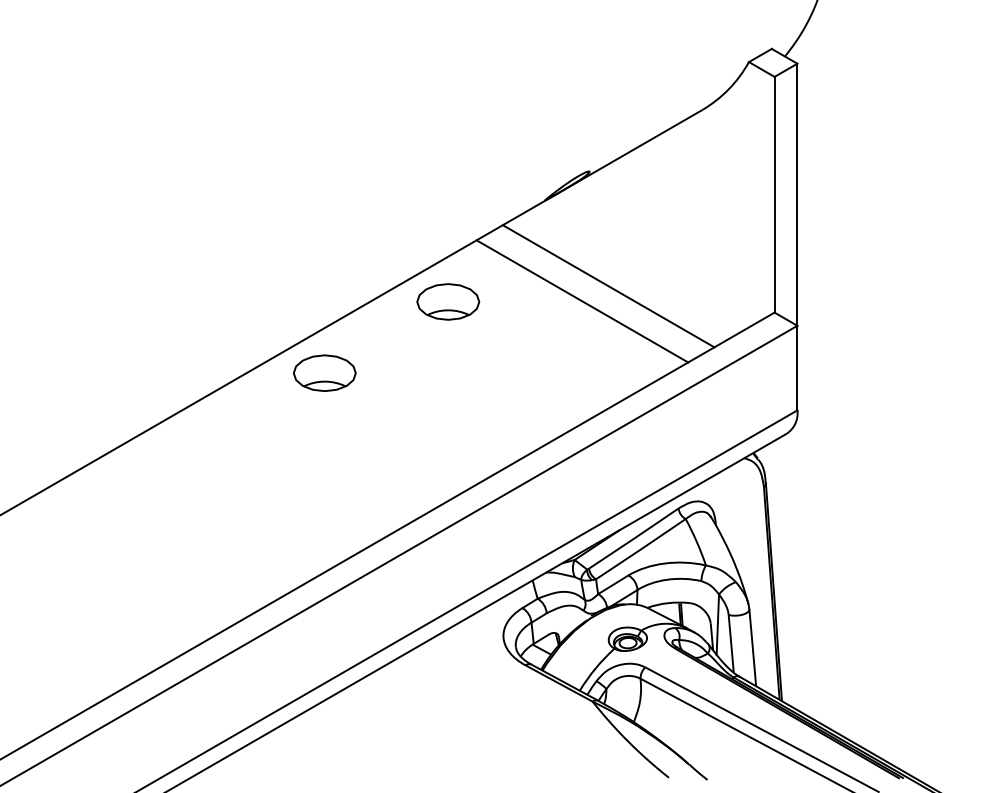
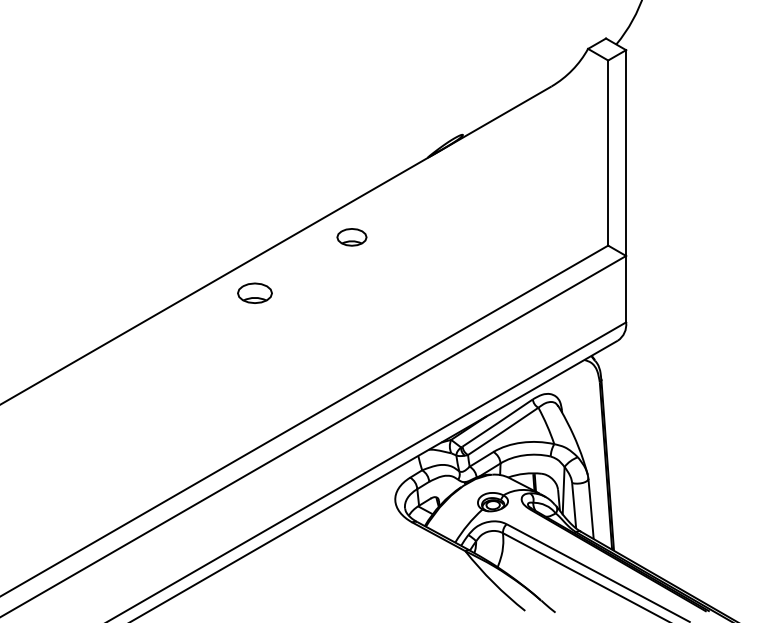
line: (608, 285) -> (477, 224), removed
line: (582, 300) -> (457, 236), removed
part: (447, 302) -> (351, 237), size x0.6
part: (324, 373) -> (254, 293), size x0.7

